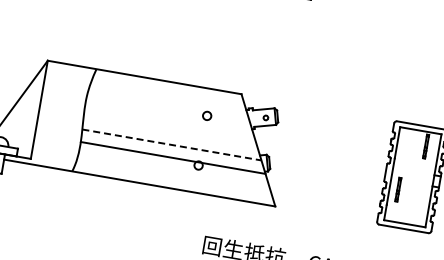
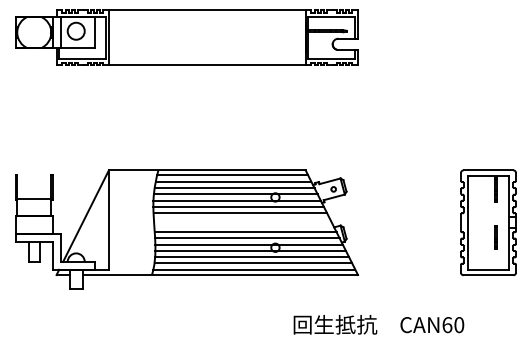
line: (168, 87) -> (232, 175), added
line: (168, 93) -> (233, 181), added
line: (168, 100) -> (234, 188), added
line: (168, 106) -> (235, 194), added
line: (168, 112) -> (236, 200), added
line: (169, 118) -> (238, 206), added
line: (170, 125) -> (240, 213), added
line: (171, 145) -> (245, 232), dashed -> solid
line: (172, 151) -> (247, 238), added
line: (173, 163) -> (250, 250), added
line: (174, 171) -> (252, 257), added
line: (174, 177) -> (253, 263), added
line: (174, 183) -> (254, 269), added
line: (397, 189) -> (495, 237), moved

